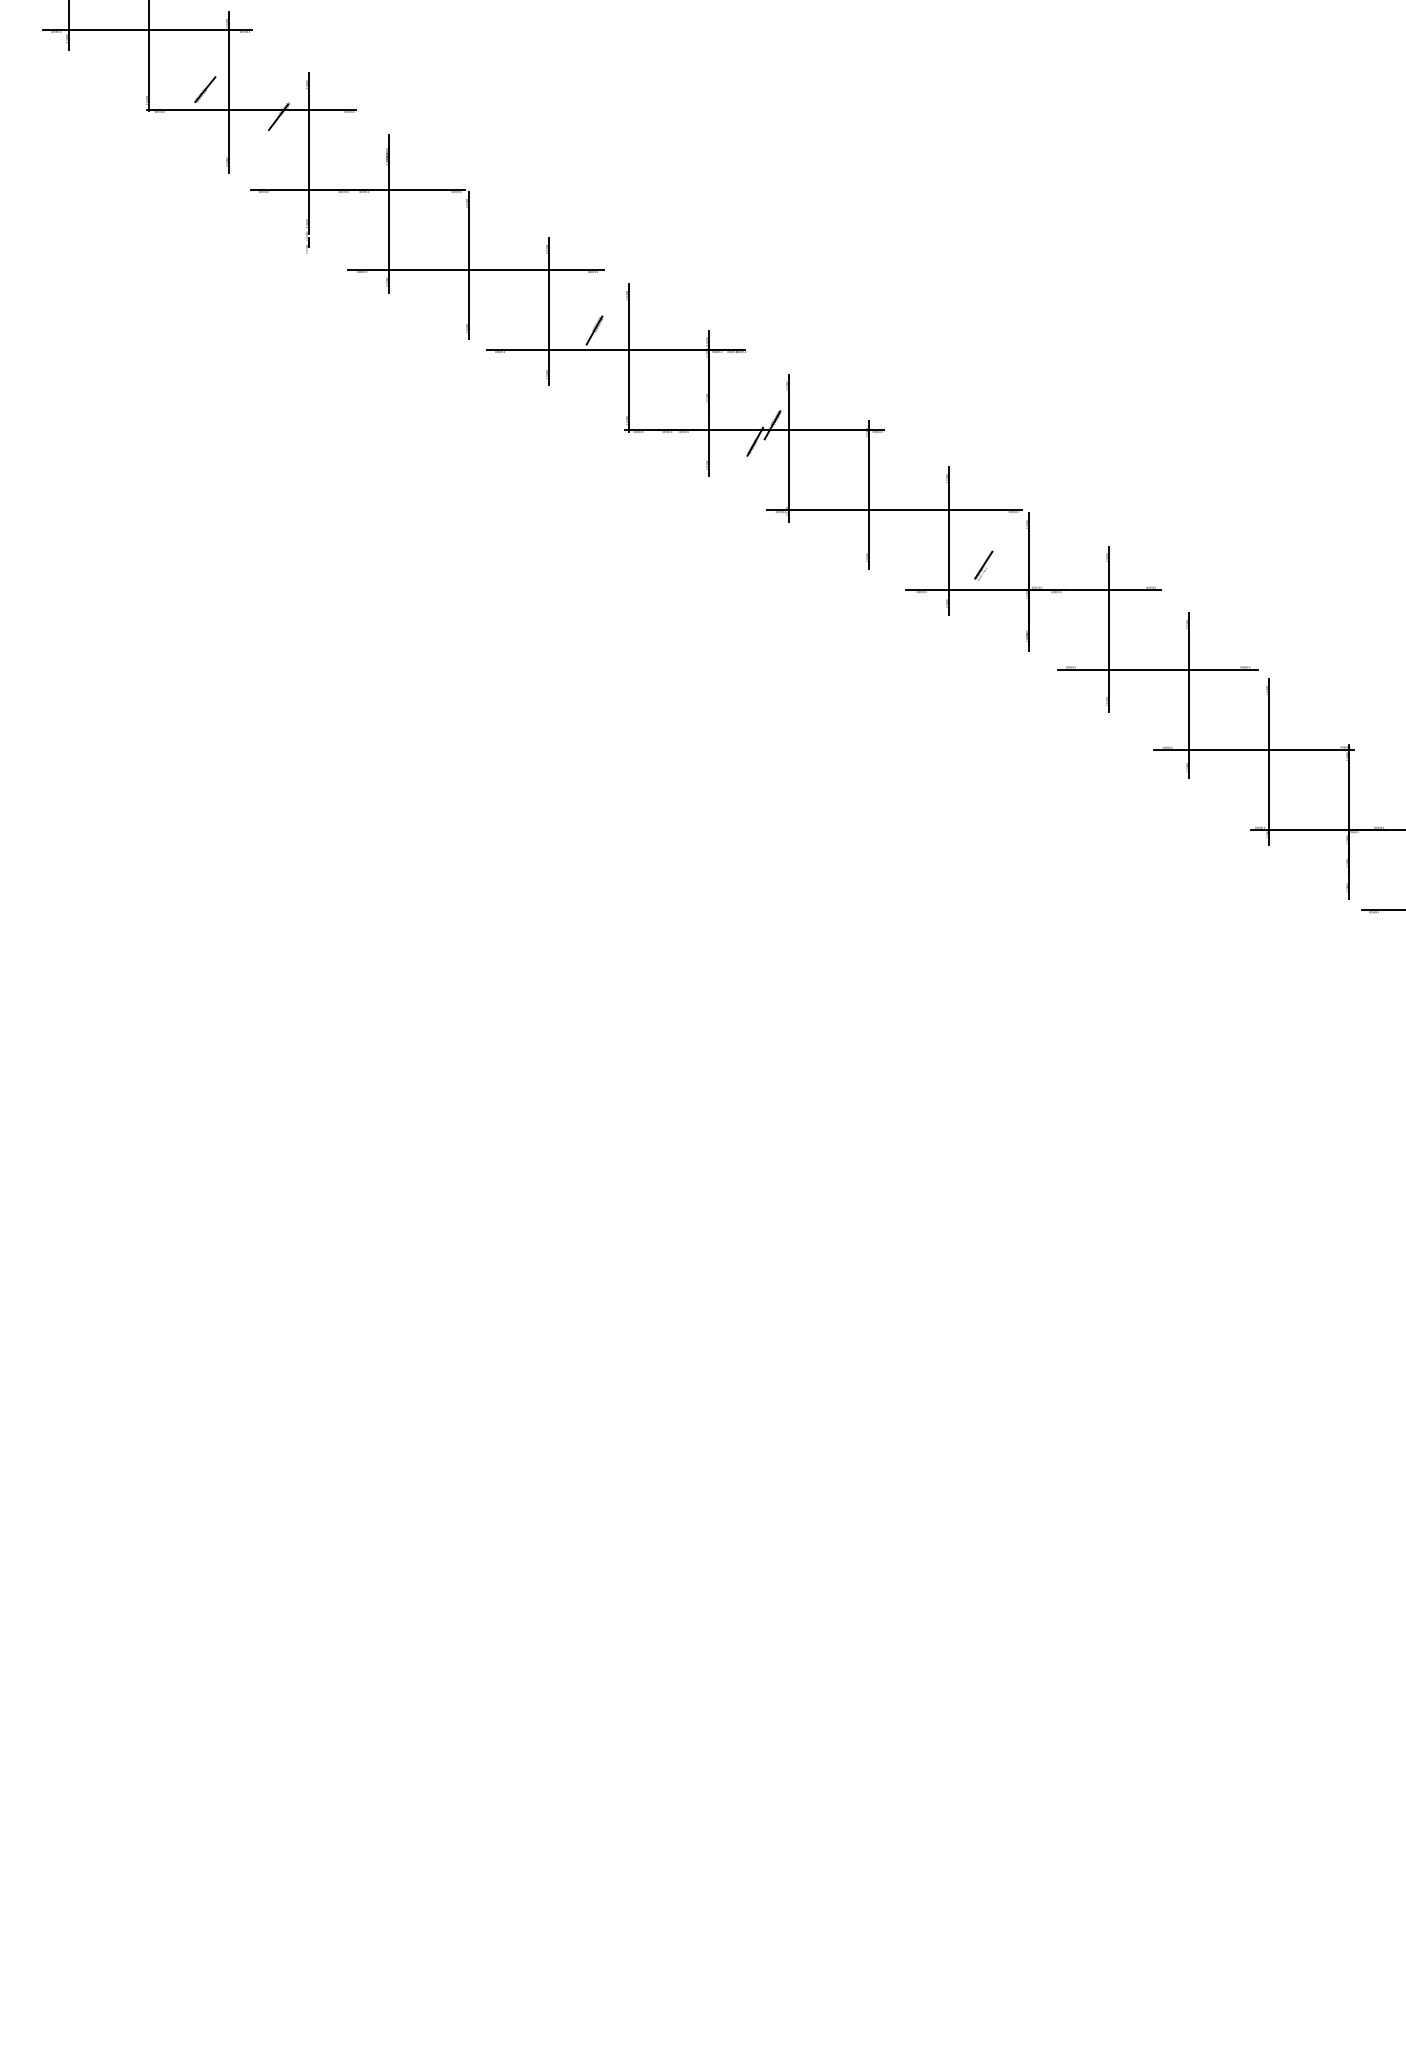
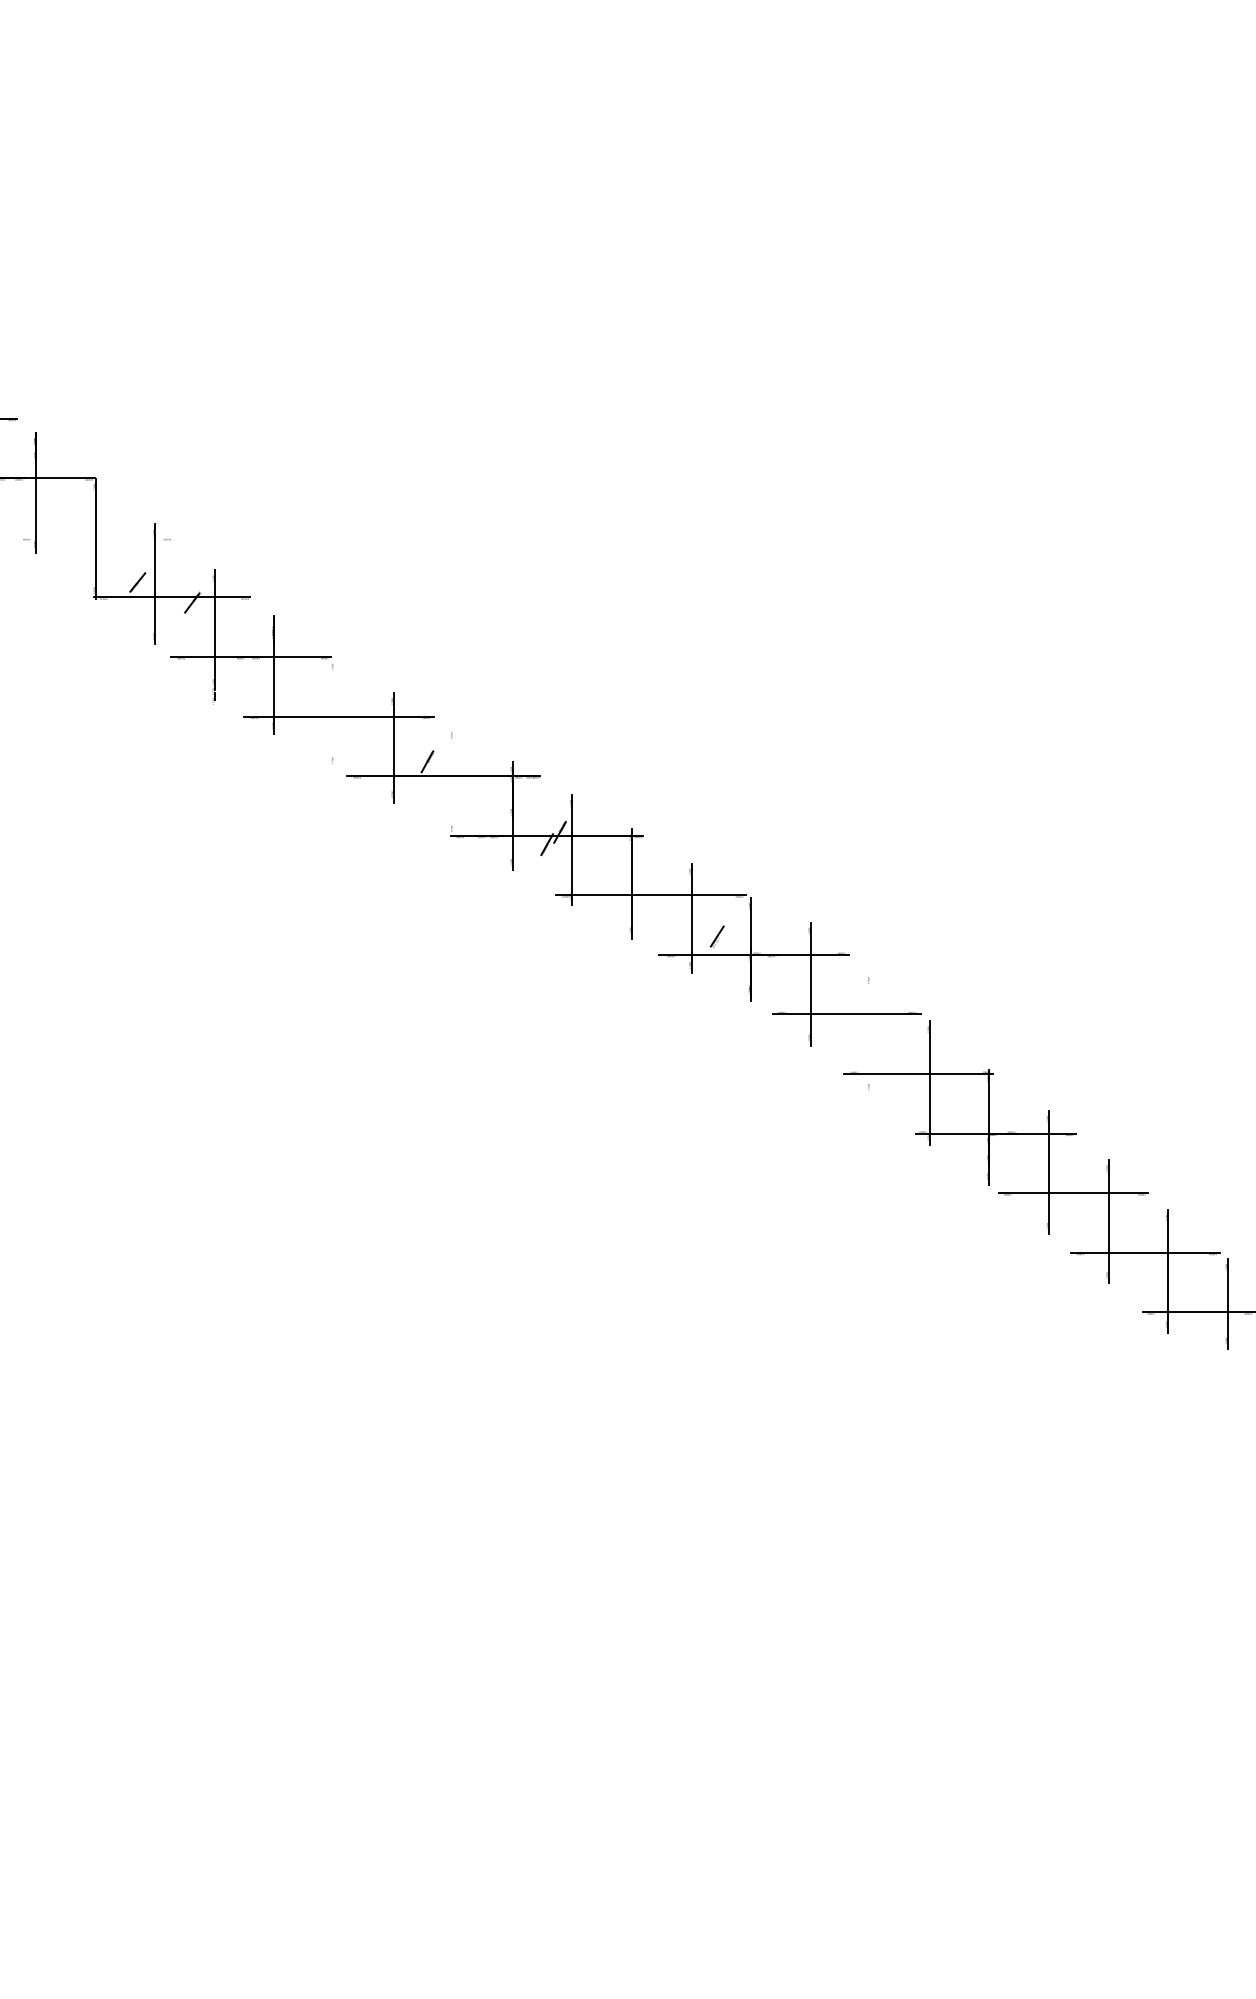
line: (147, 29) -> (94, 537), removed
line: (469, 265) -> (334, 713), removed
line: (629, 358) -> (453, 782), removed
line: (1189, 695) -> (870, 1033), removed

